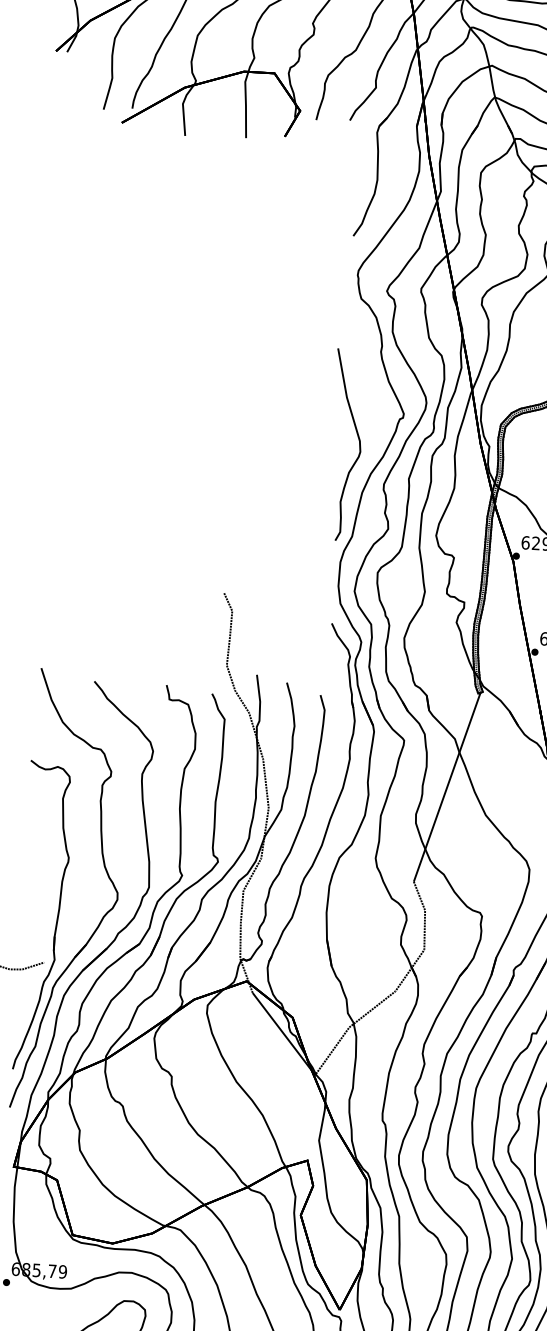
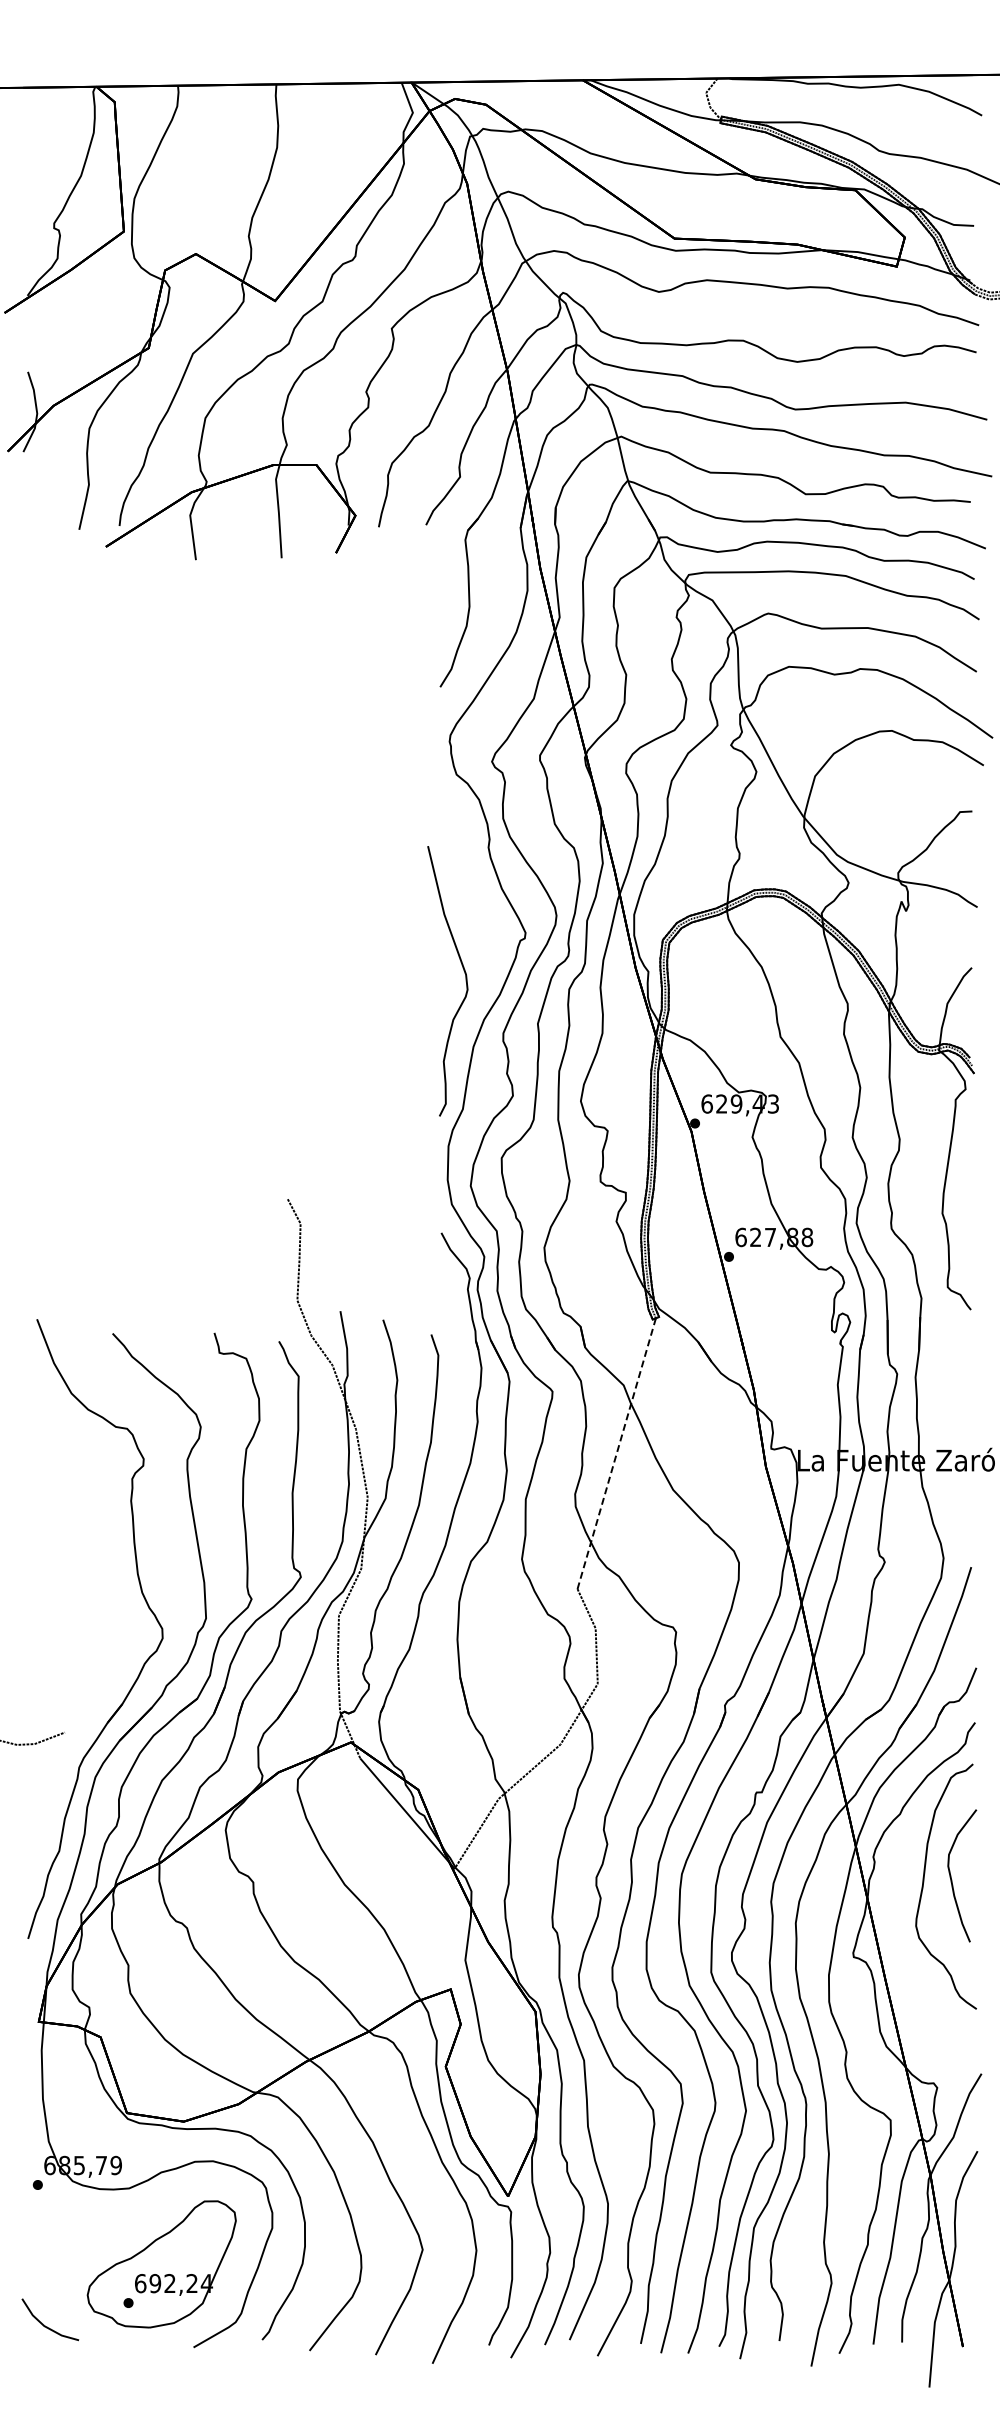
line: (447, 787) -> (616, 1453), solid -> dashed
part: (57, 916) -> (79, 1666), removed

